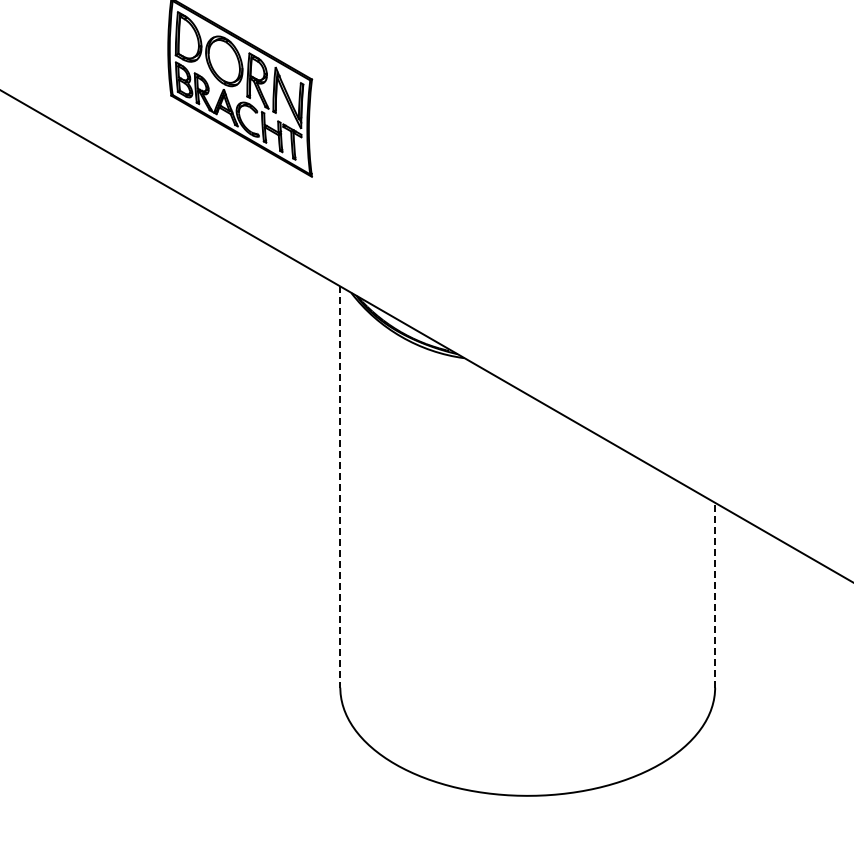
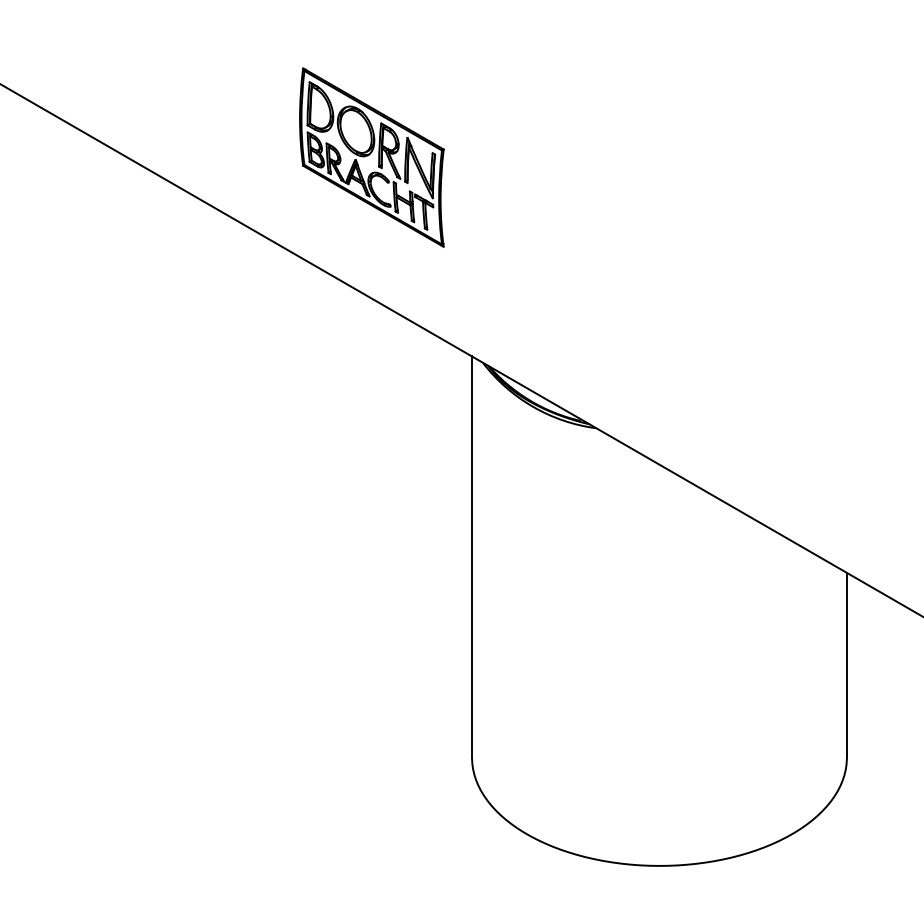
line: (340, 487) -> (472, 557), dashed -> solid
line: (714, 594) -> (846, 664), dashed -> solid

